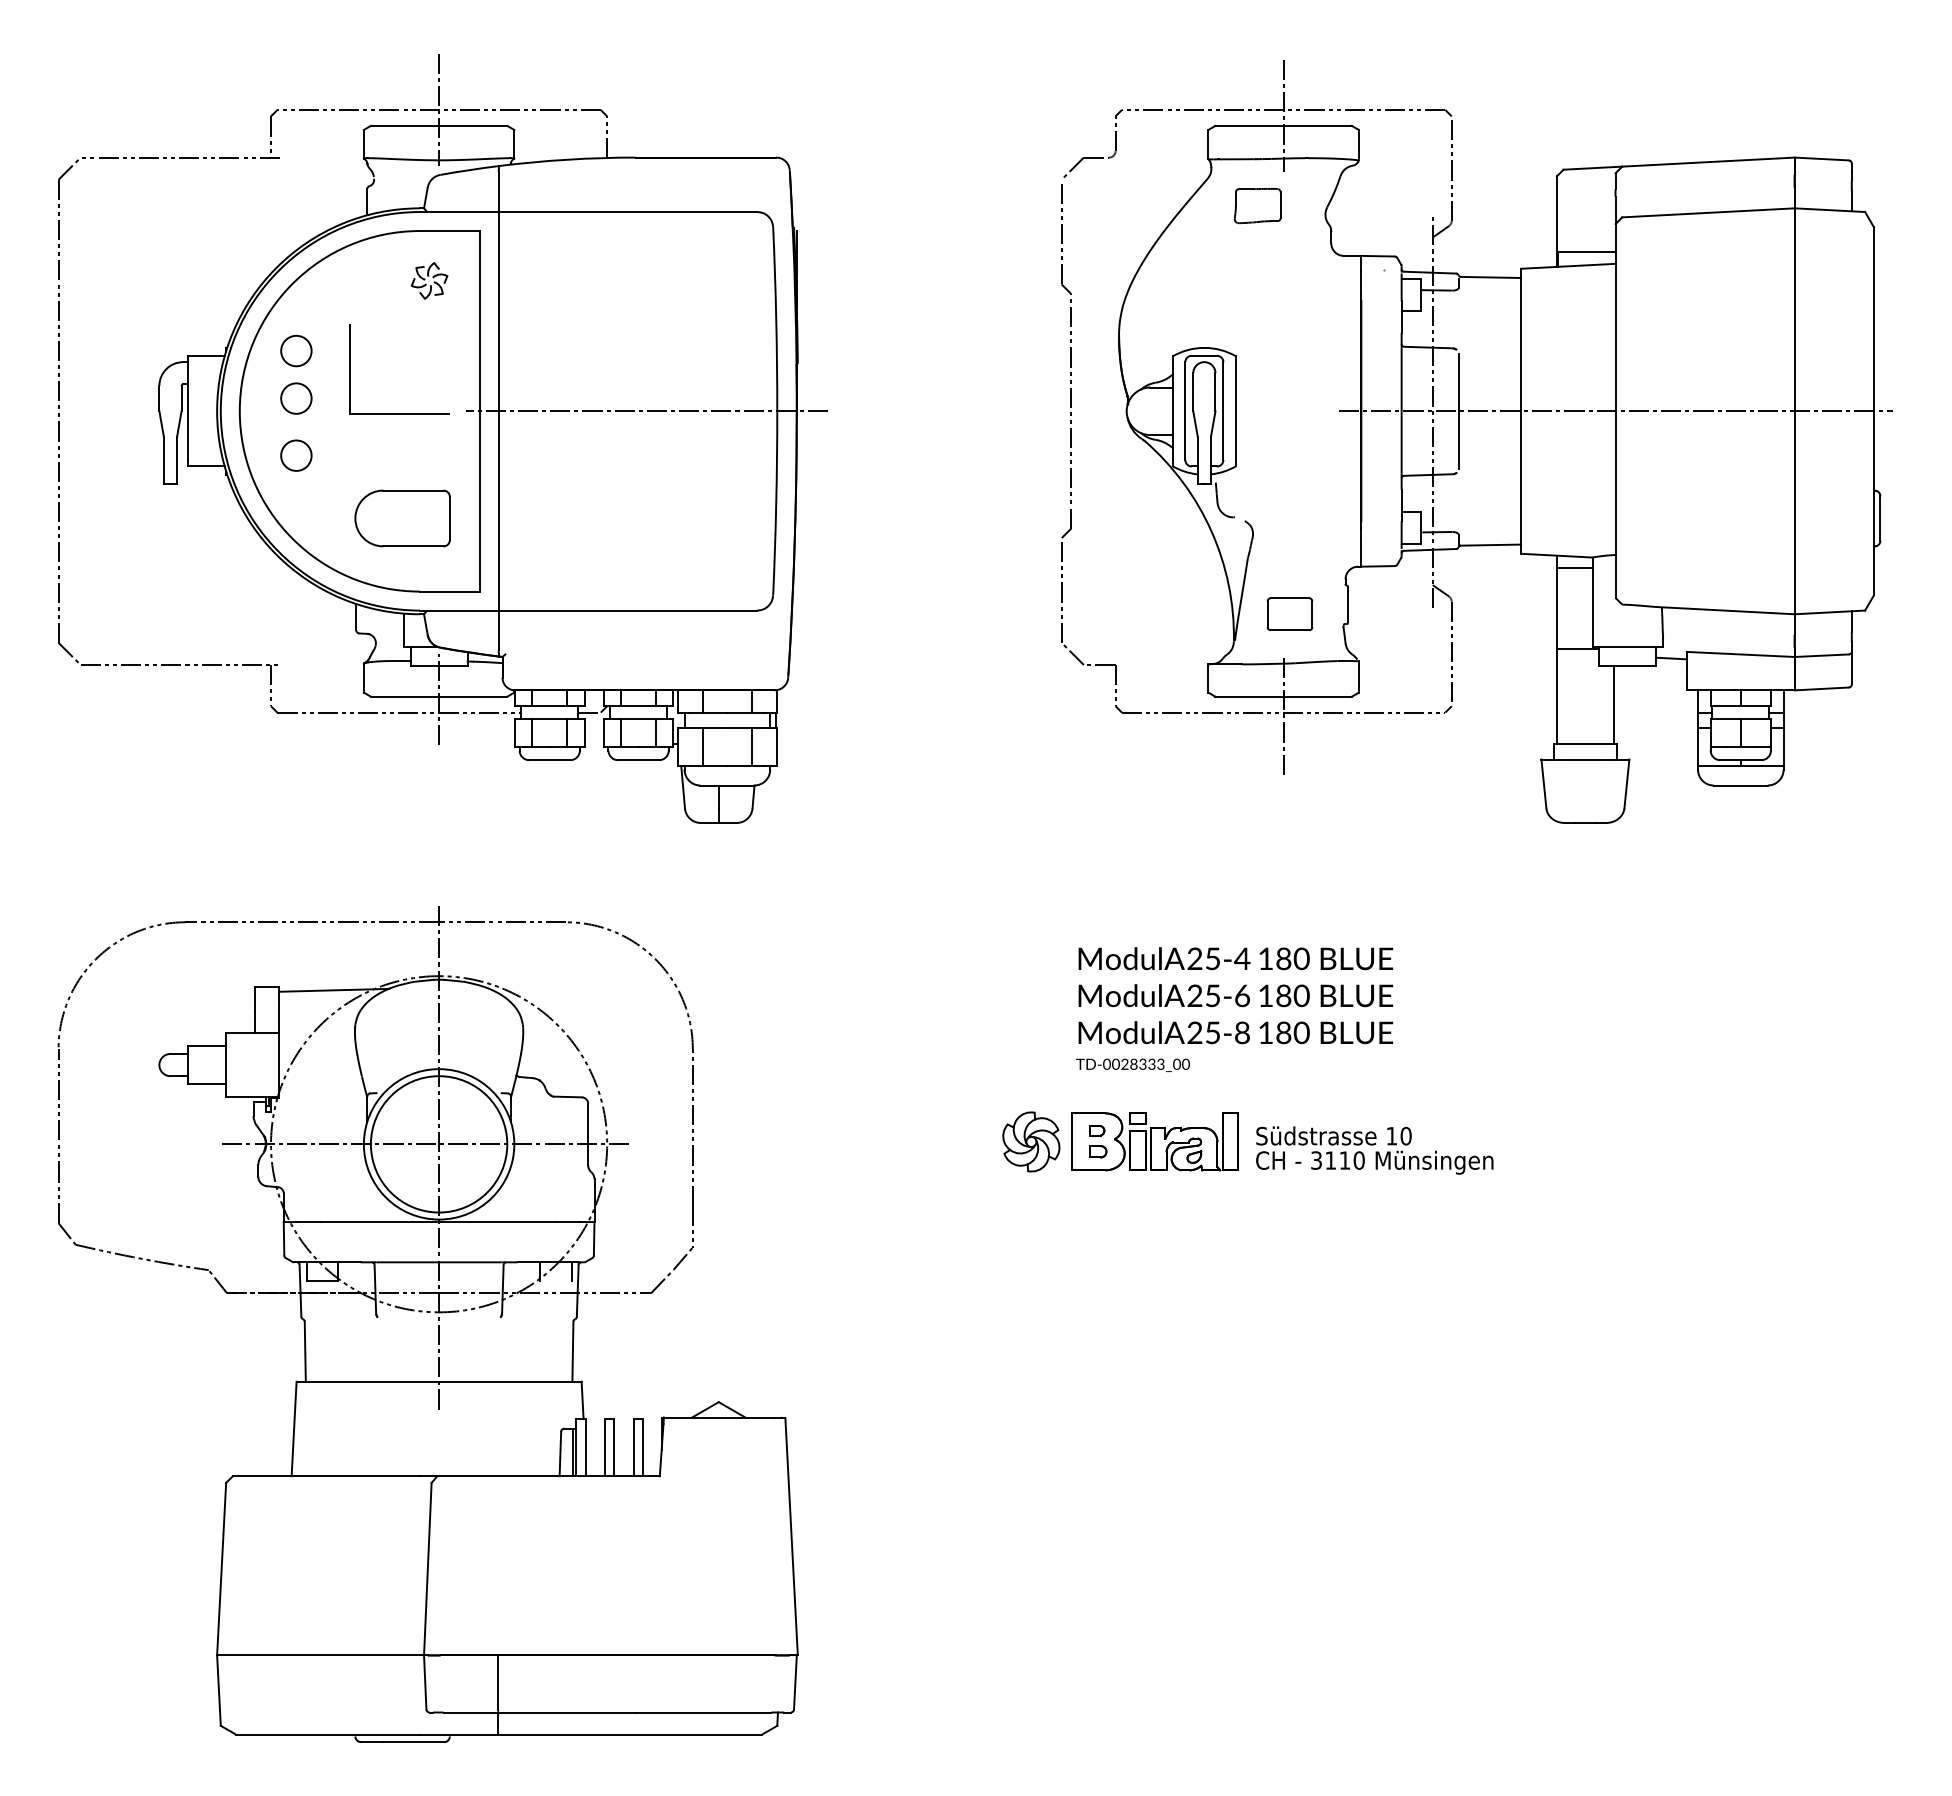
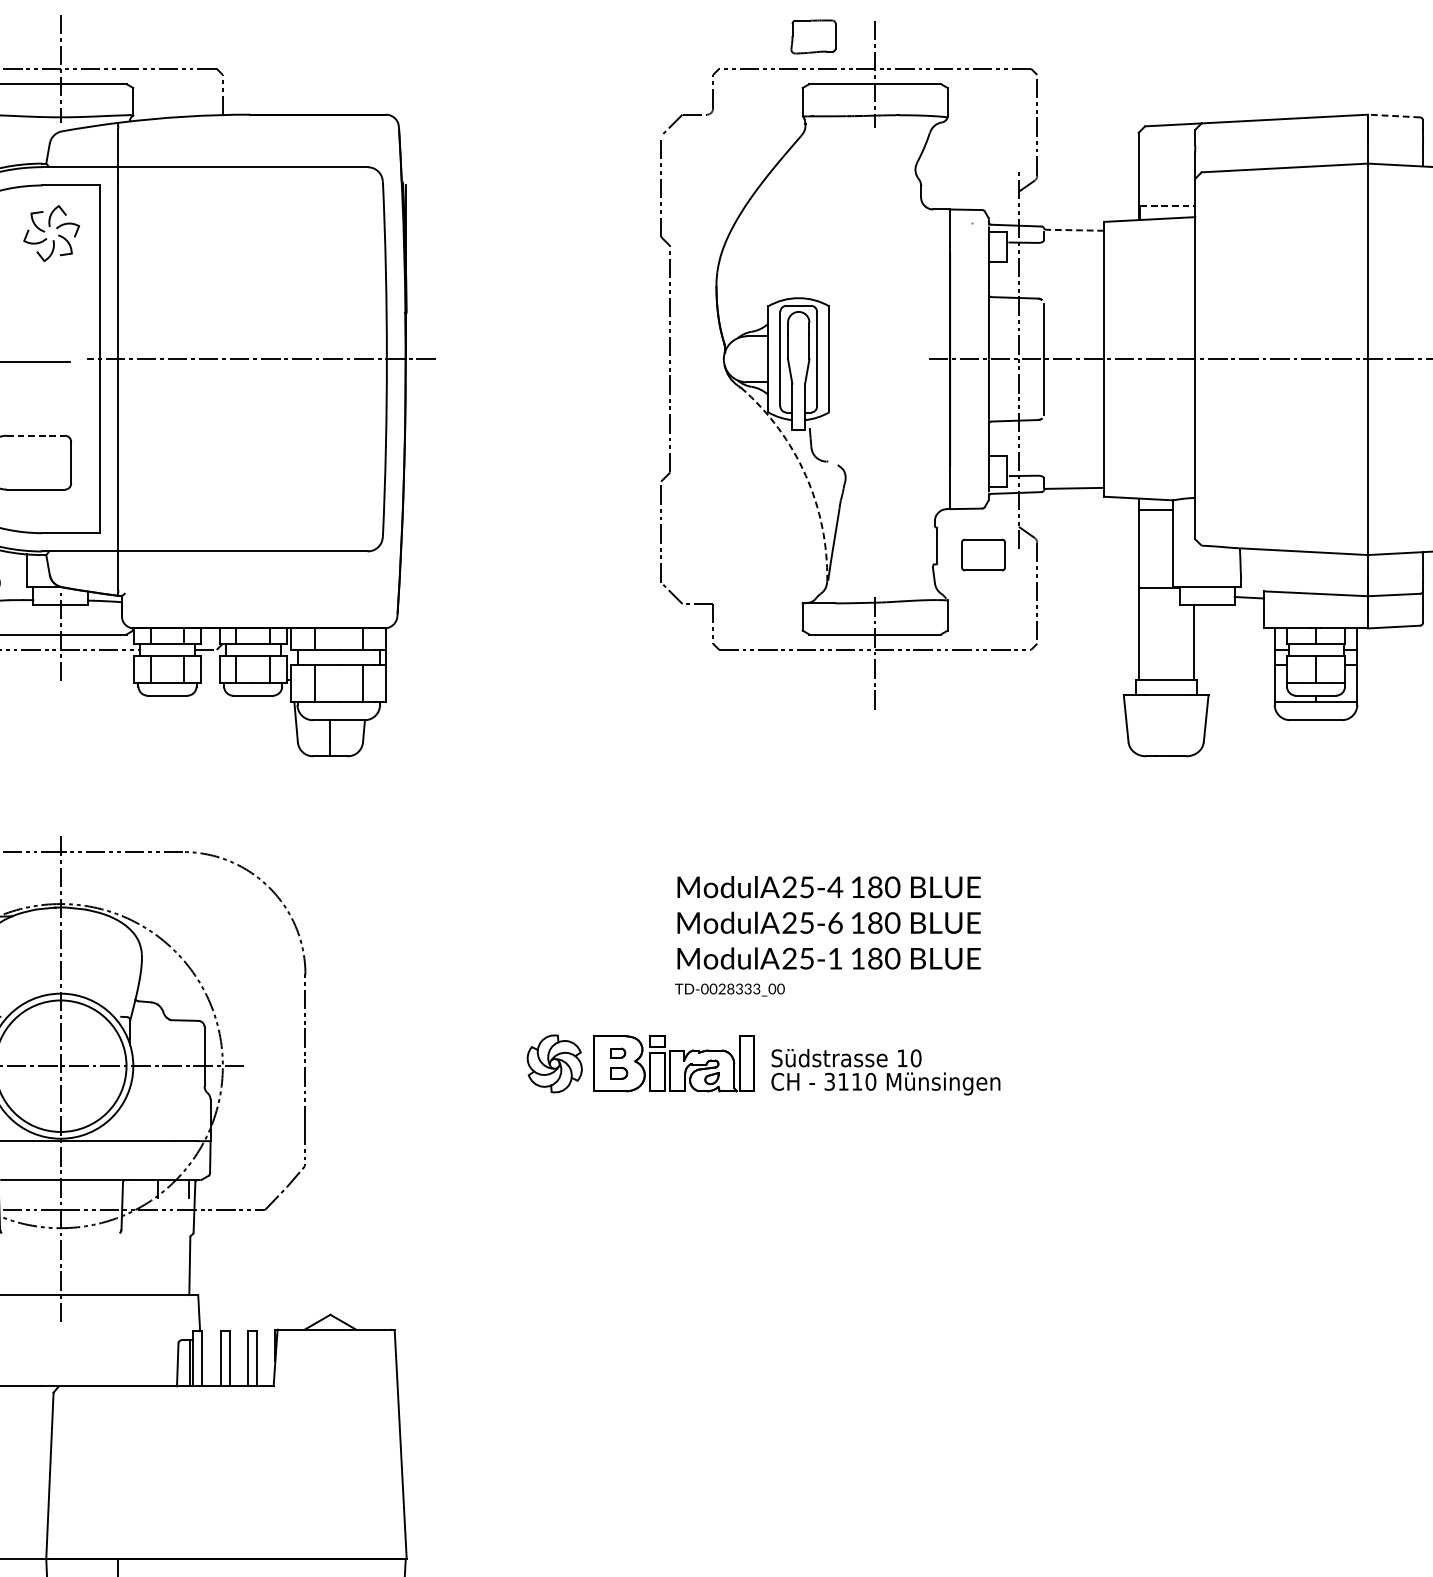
line: (1821, 158) -> (1393, 115), solid -> dashed
part: (1257, 206) -> (813, 37), moved
line: (1587, 252) -> (1168, 206), solid -> dashed
line: (1490, 277) -> (1074, 230), solid -> dashed
part: (429, 280) -> (51, 233), size x1.6
line: (413, 490) -> (36, 435), solid -> dashed
arc: (1211, 531) -> (805, 475), solid -> dashed
part: (1289, 614) -> (983, 555), moved
text: (1242, 1032) -> (835, 958), 25-8 -> 25-1
part: (1238, 1142) -> (754, 1064), moved

